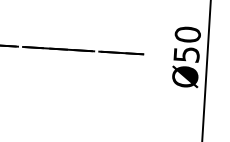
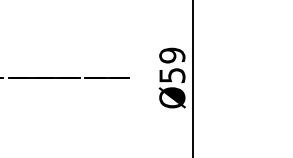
text: (188, 34) -> (172, 55), Ø50 -> Ø59

